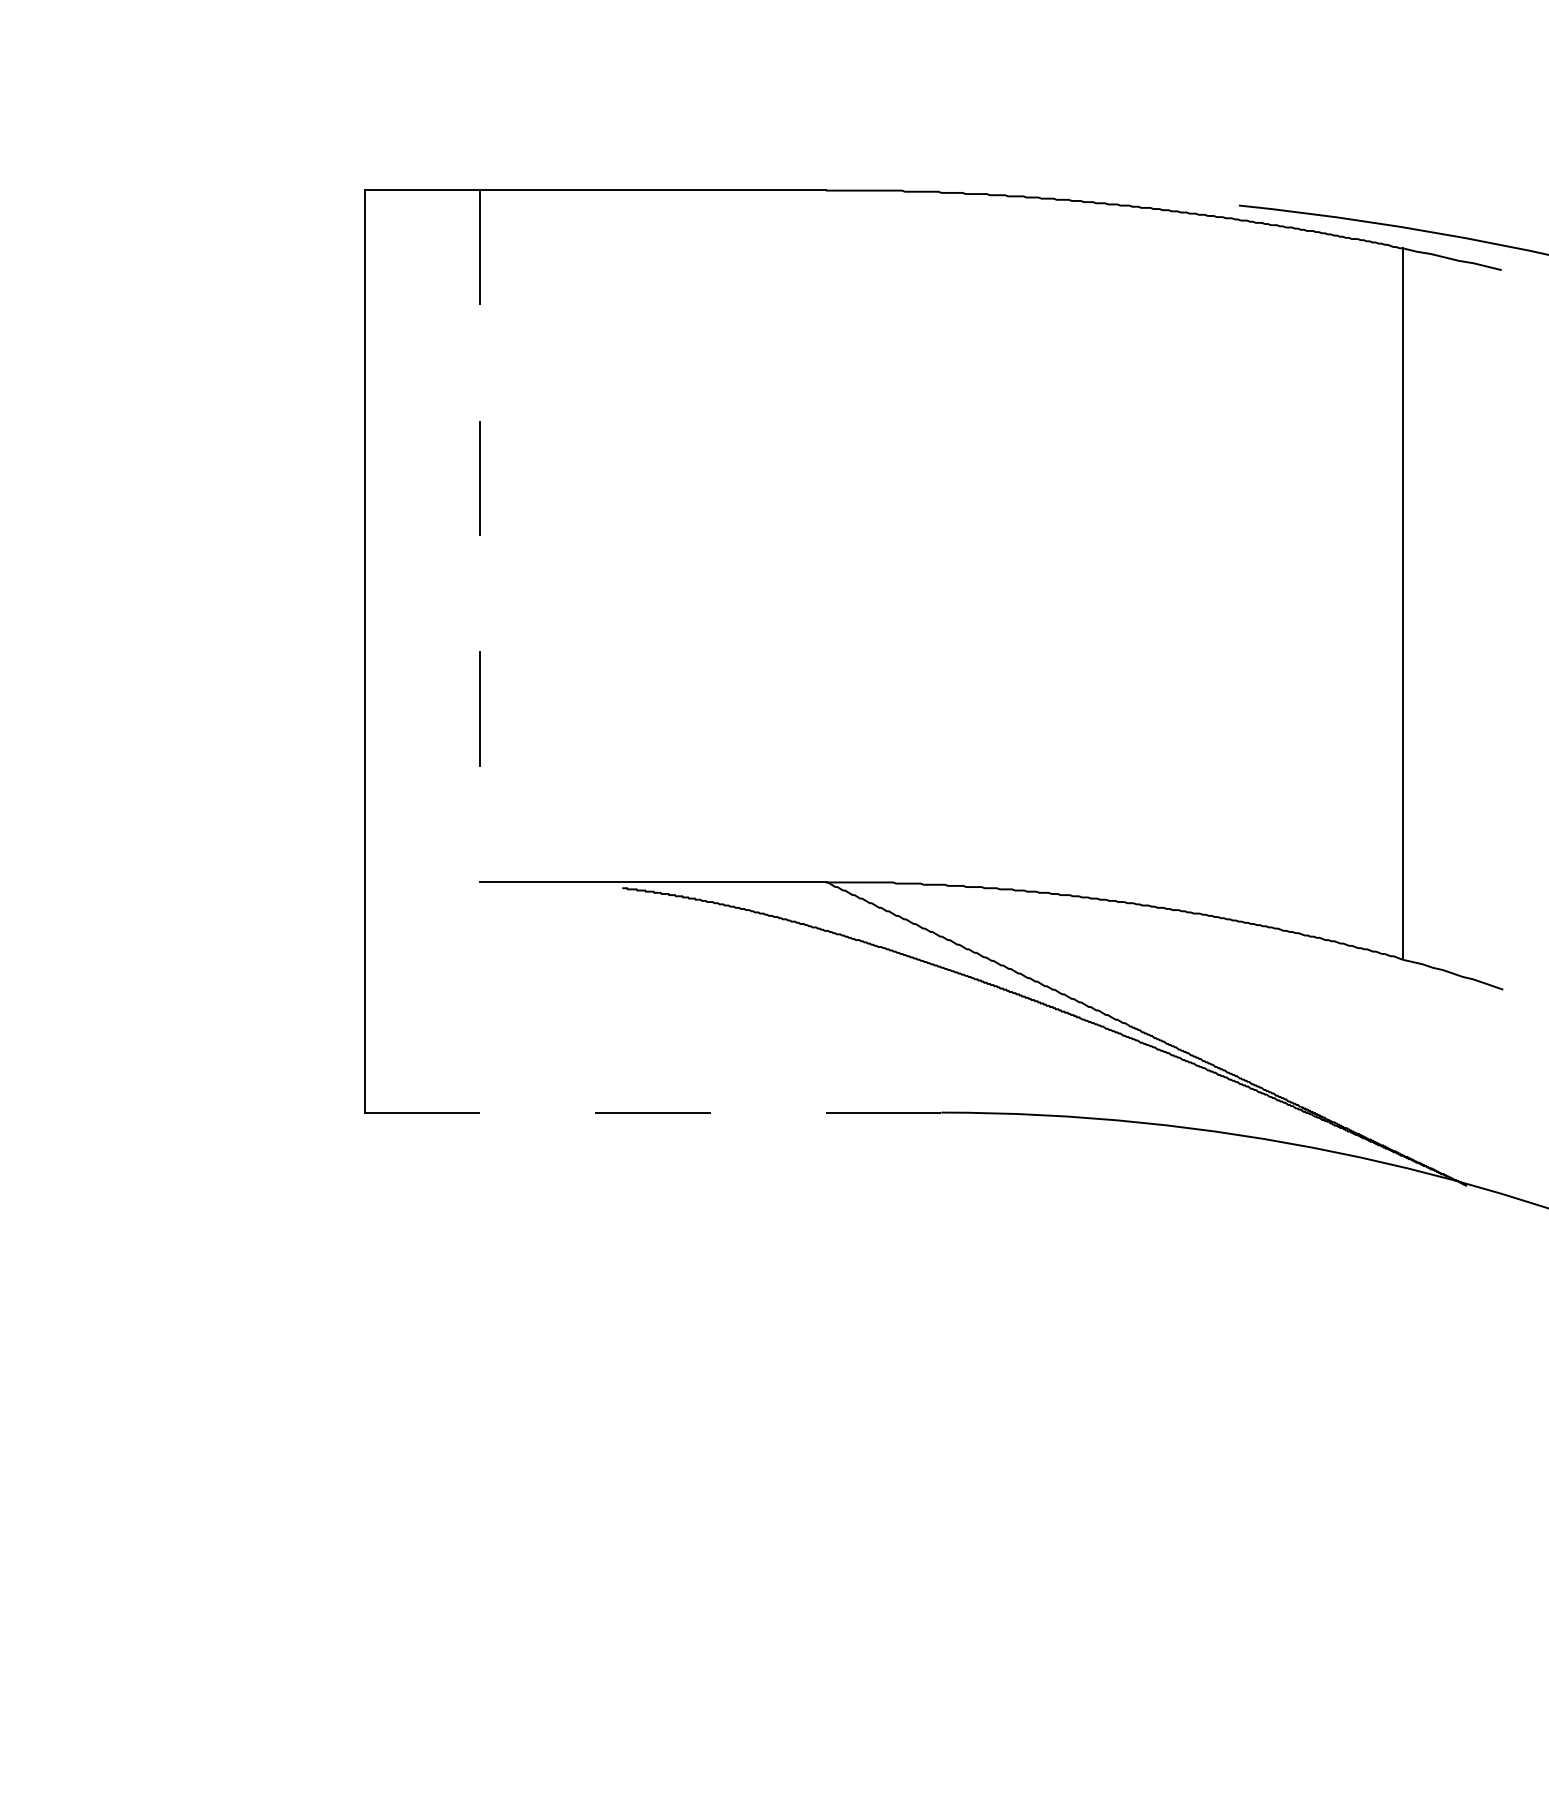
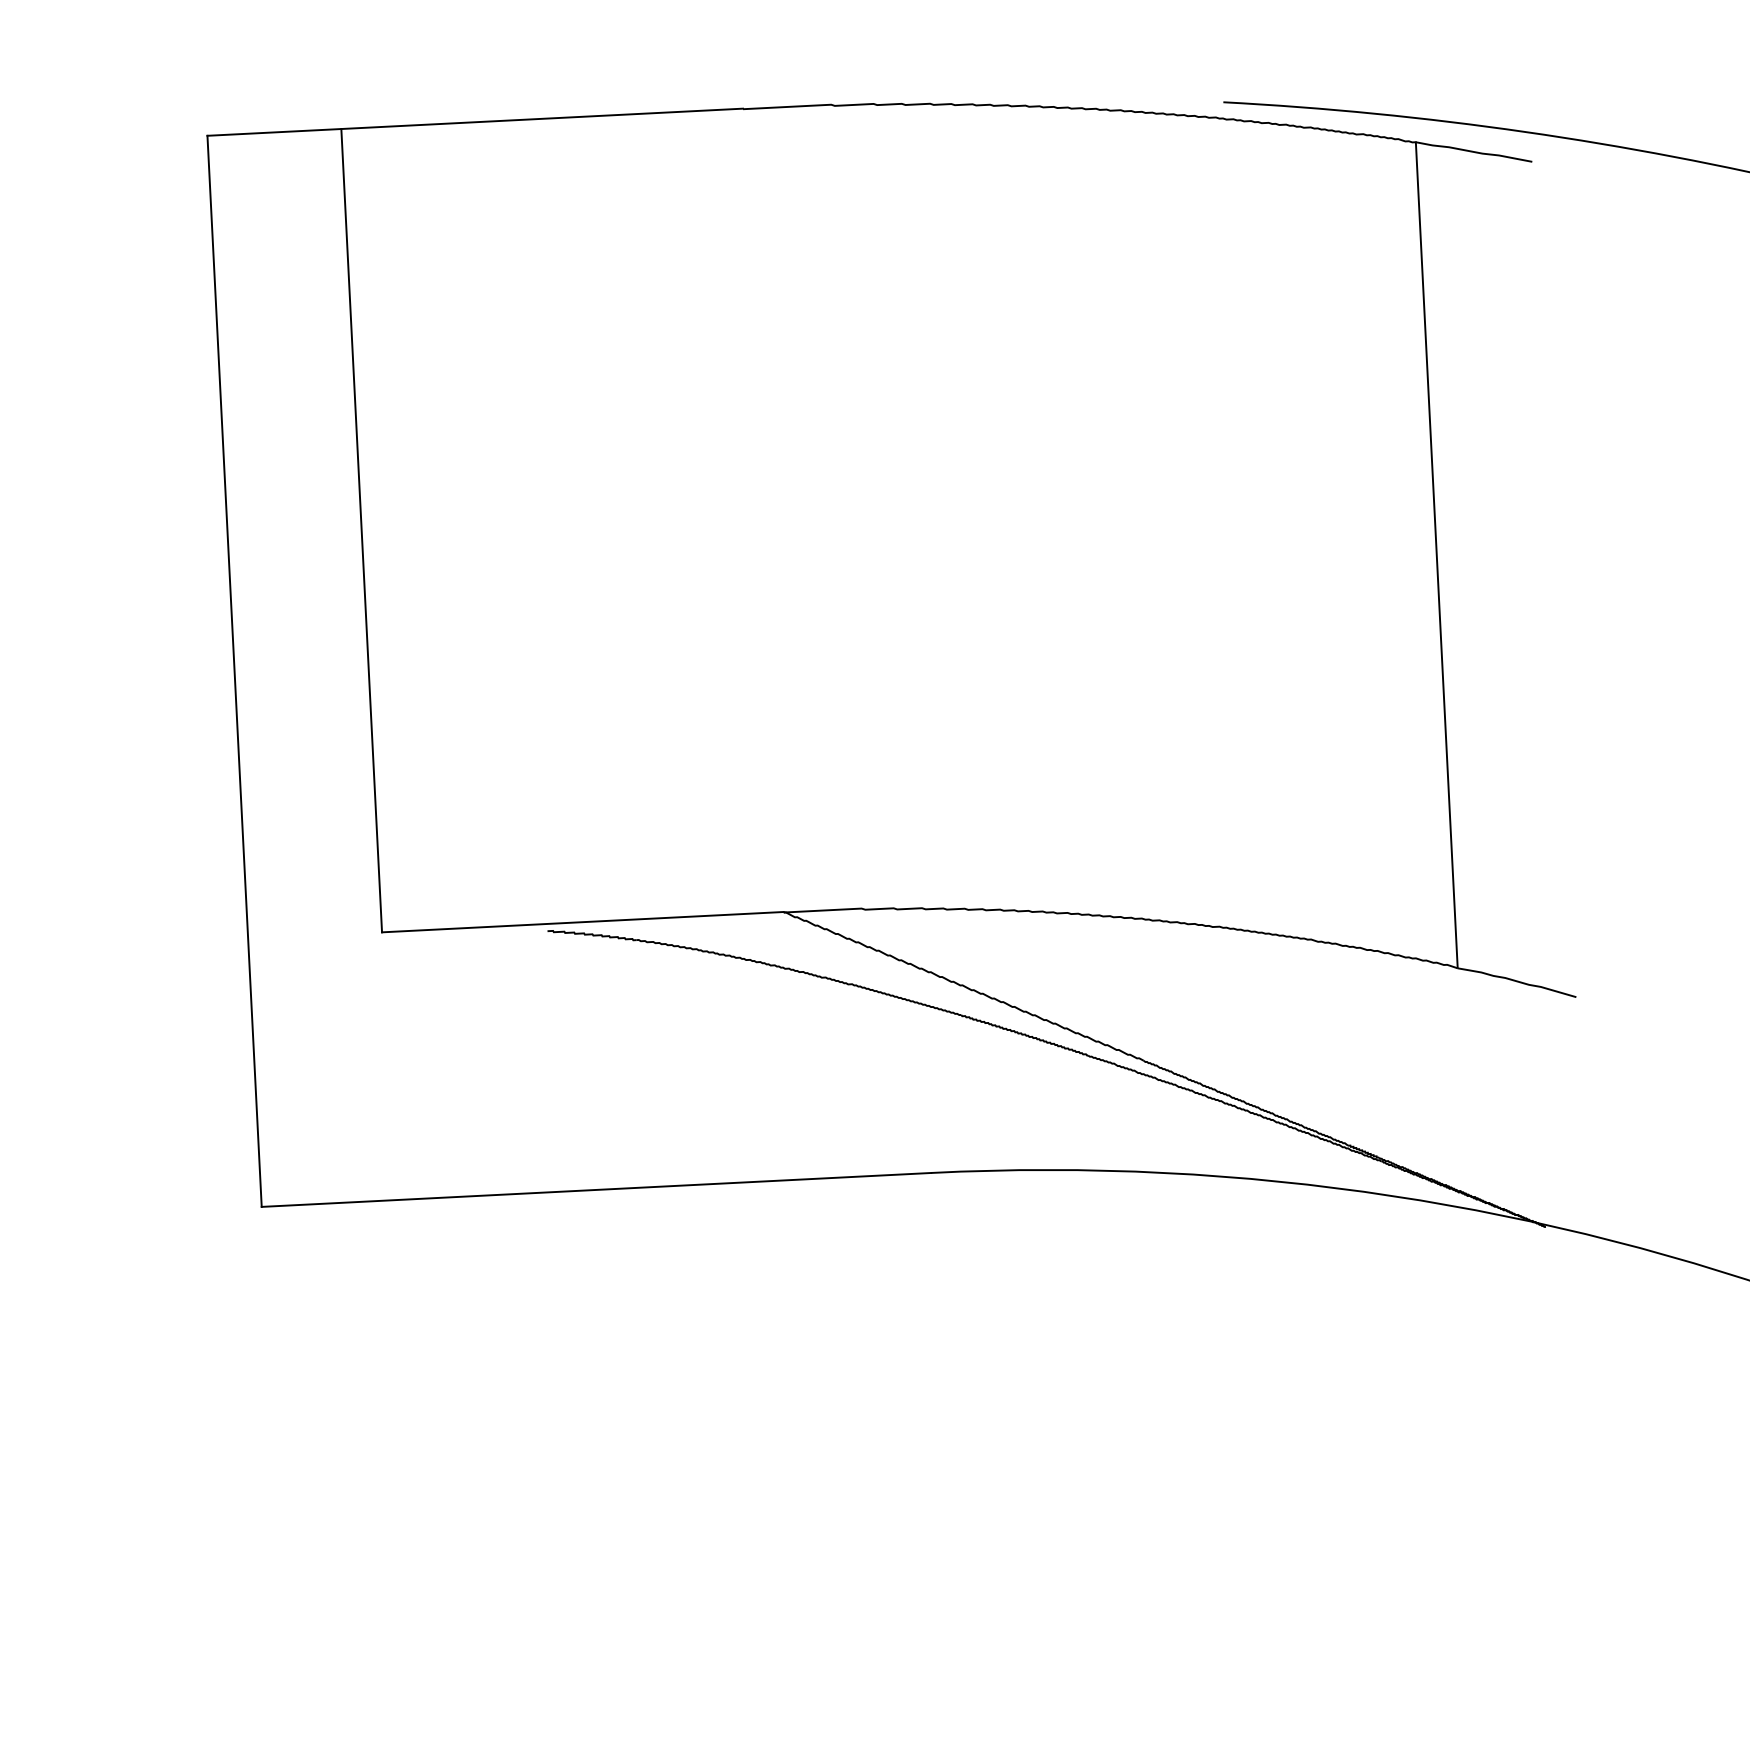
line: (480, 536) -> (362, 531), dashed -> solid
line: (653, 1112) -> (596, 1189), dashed -> solid

